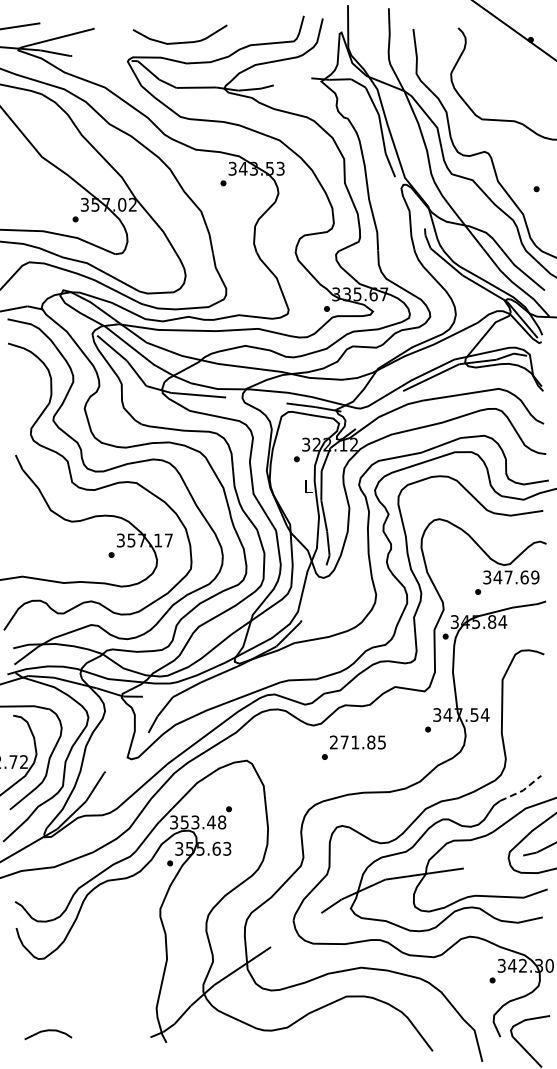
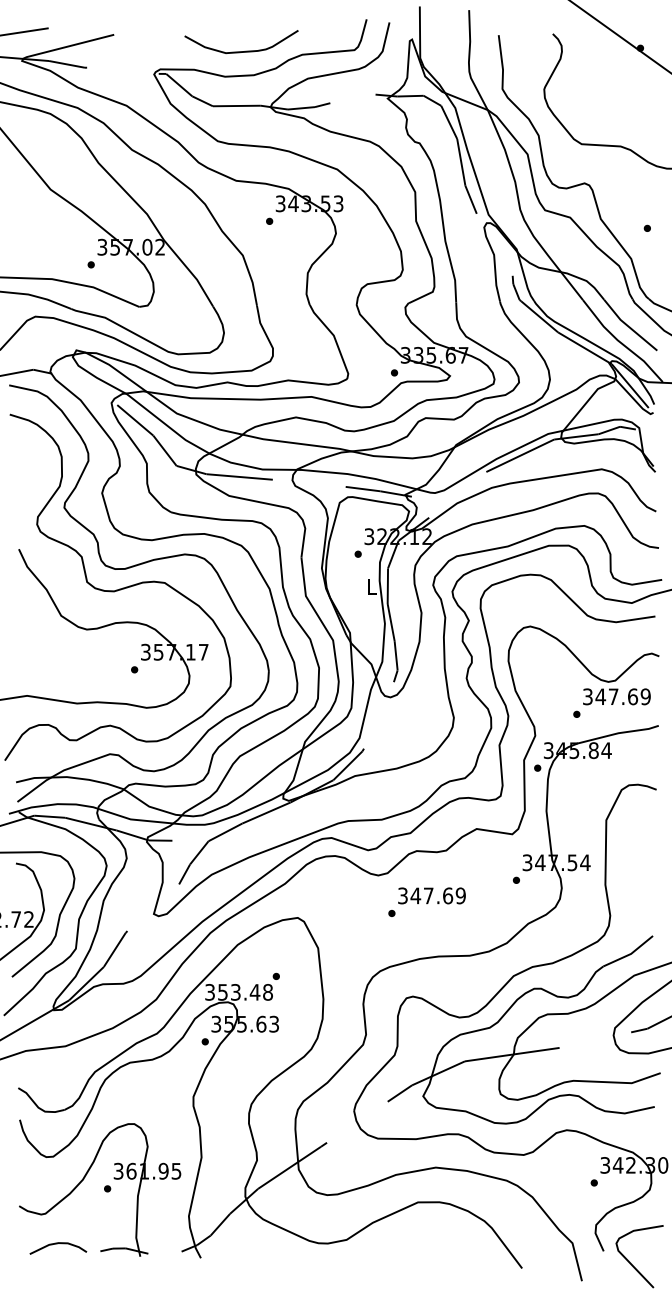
curve: (179, 42) -> (240, 51), moved
text: (358, 742) -> (432, 895), 271.85 -> 347.69
line: (523, 790) -> (631, 953), dashed -> solid
part: (82, 985) -> (99, 1189), added

